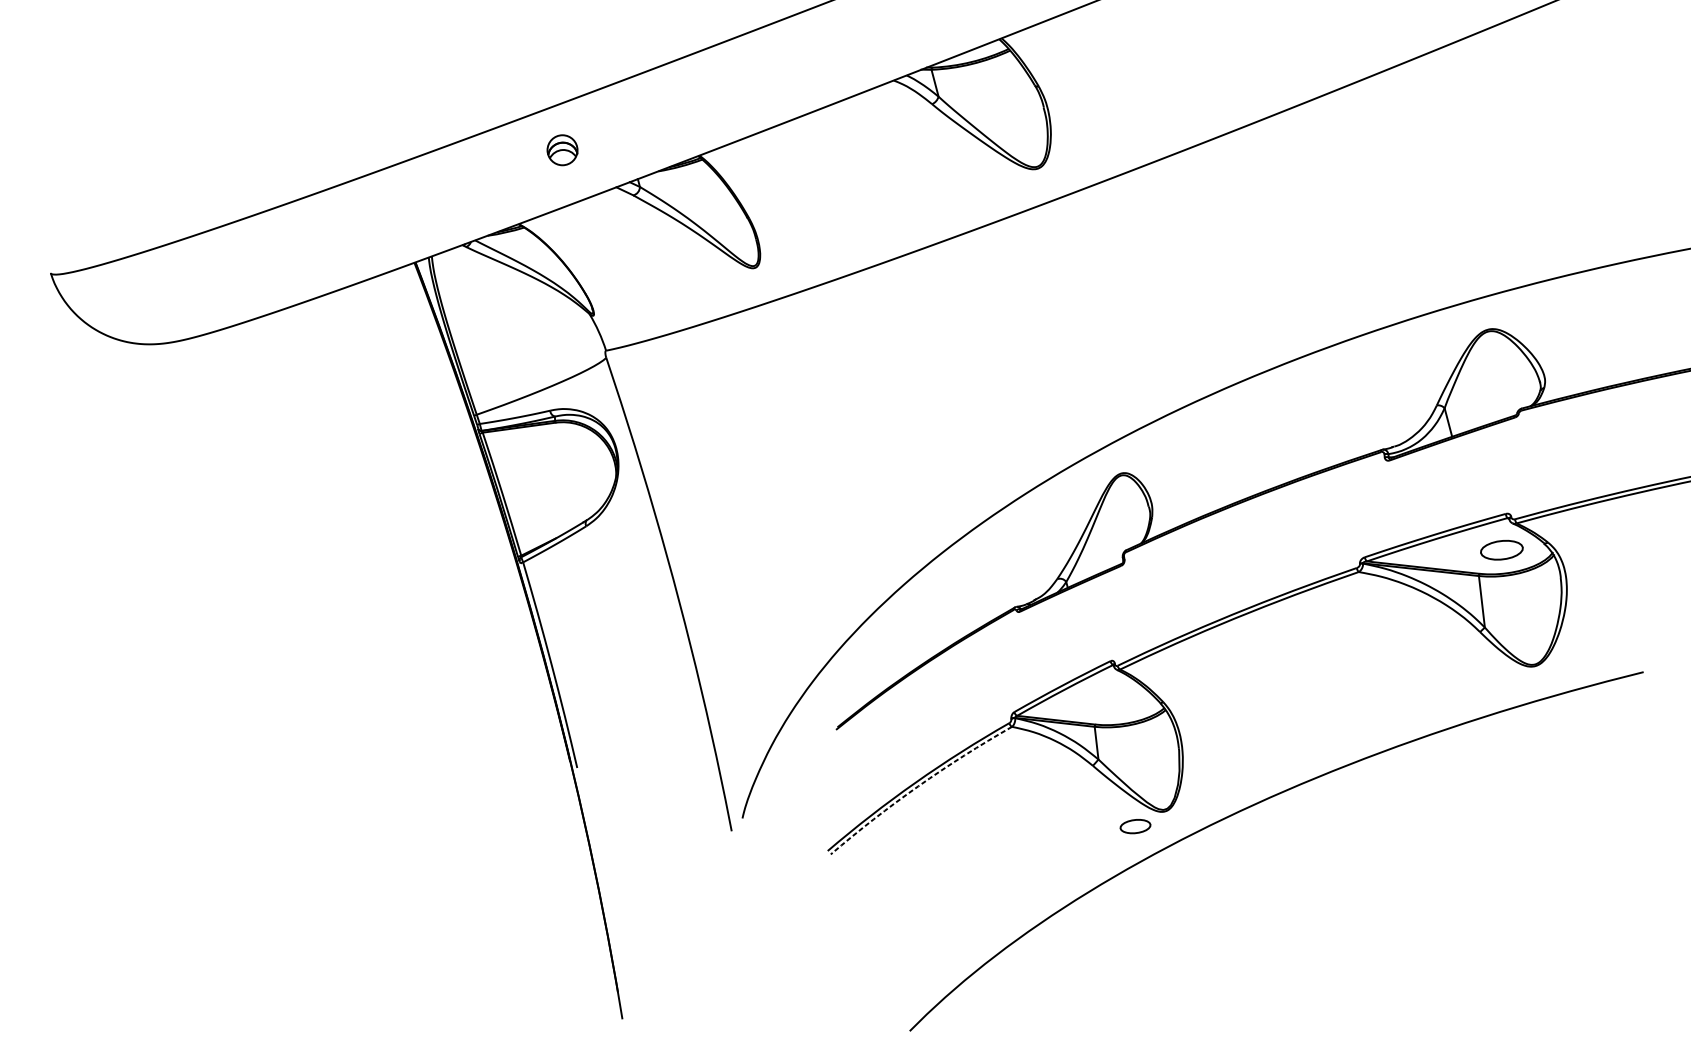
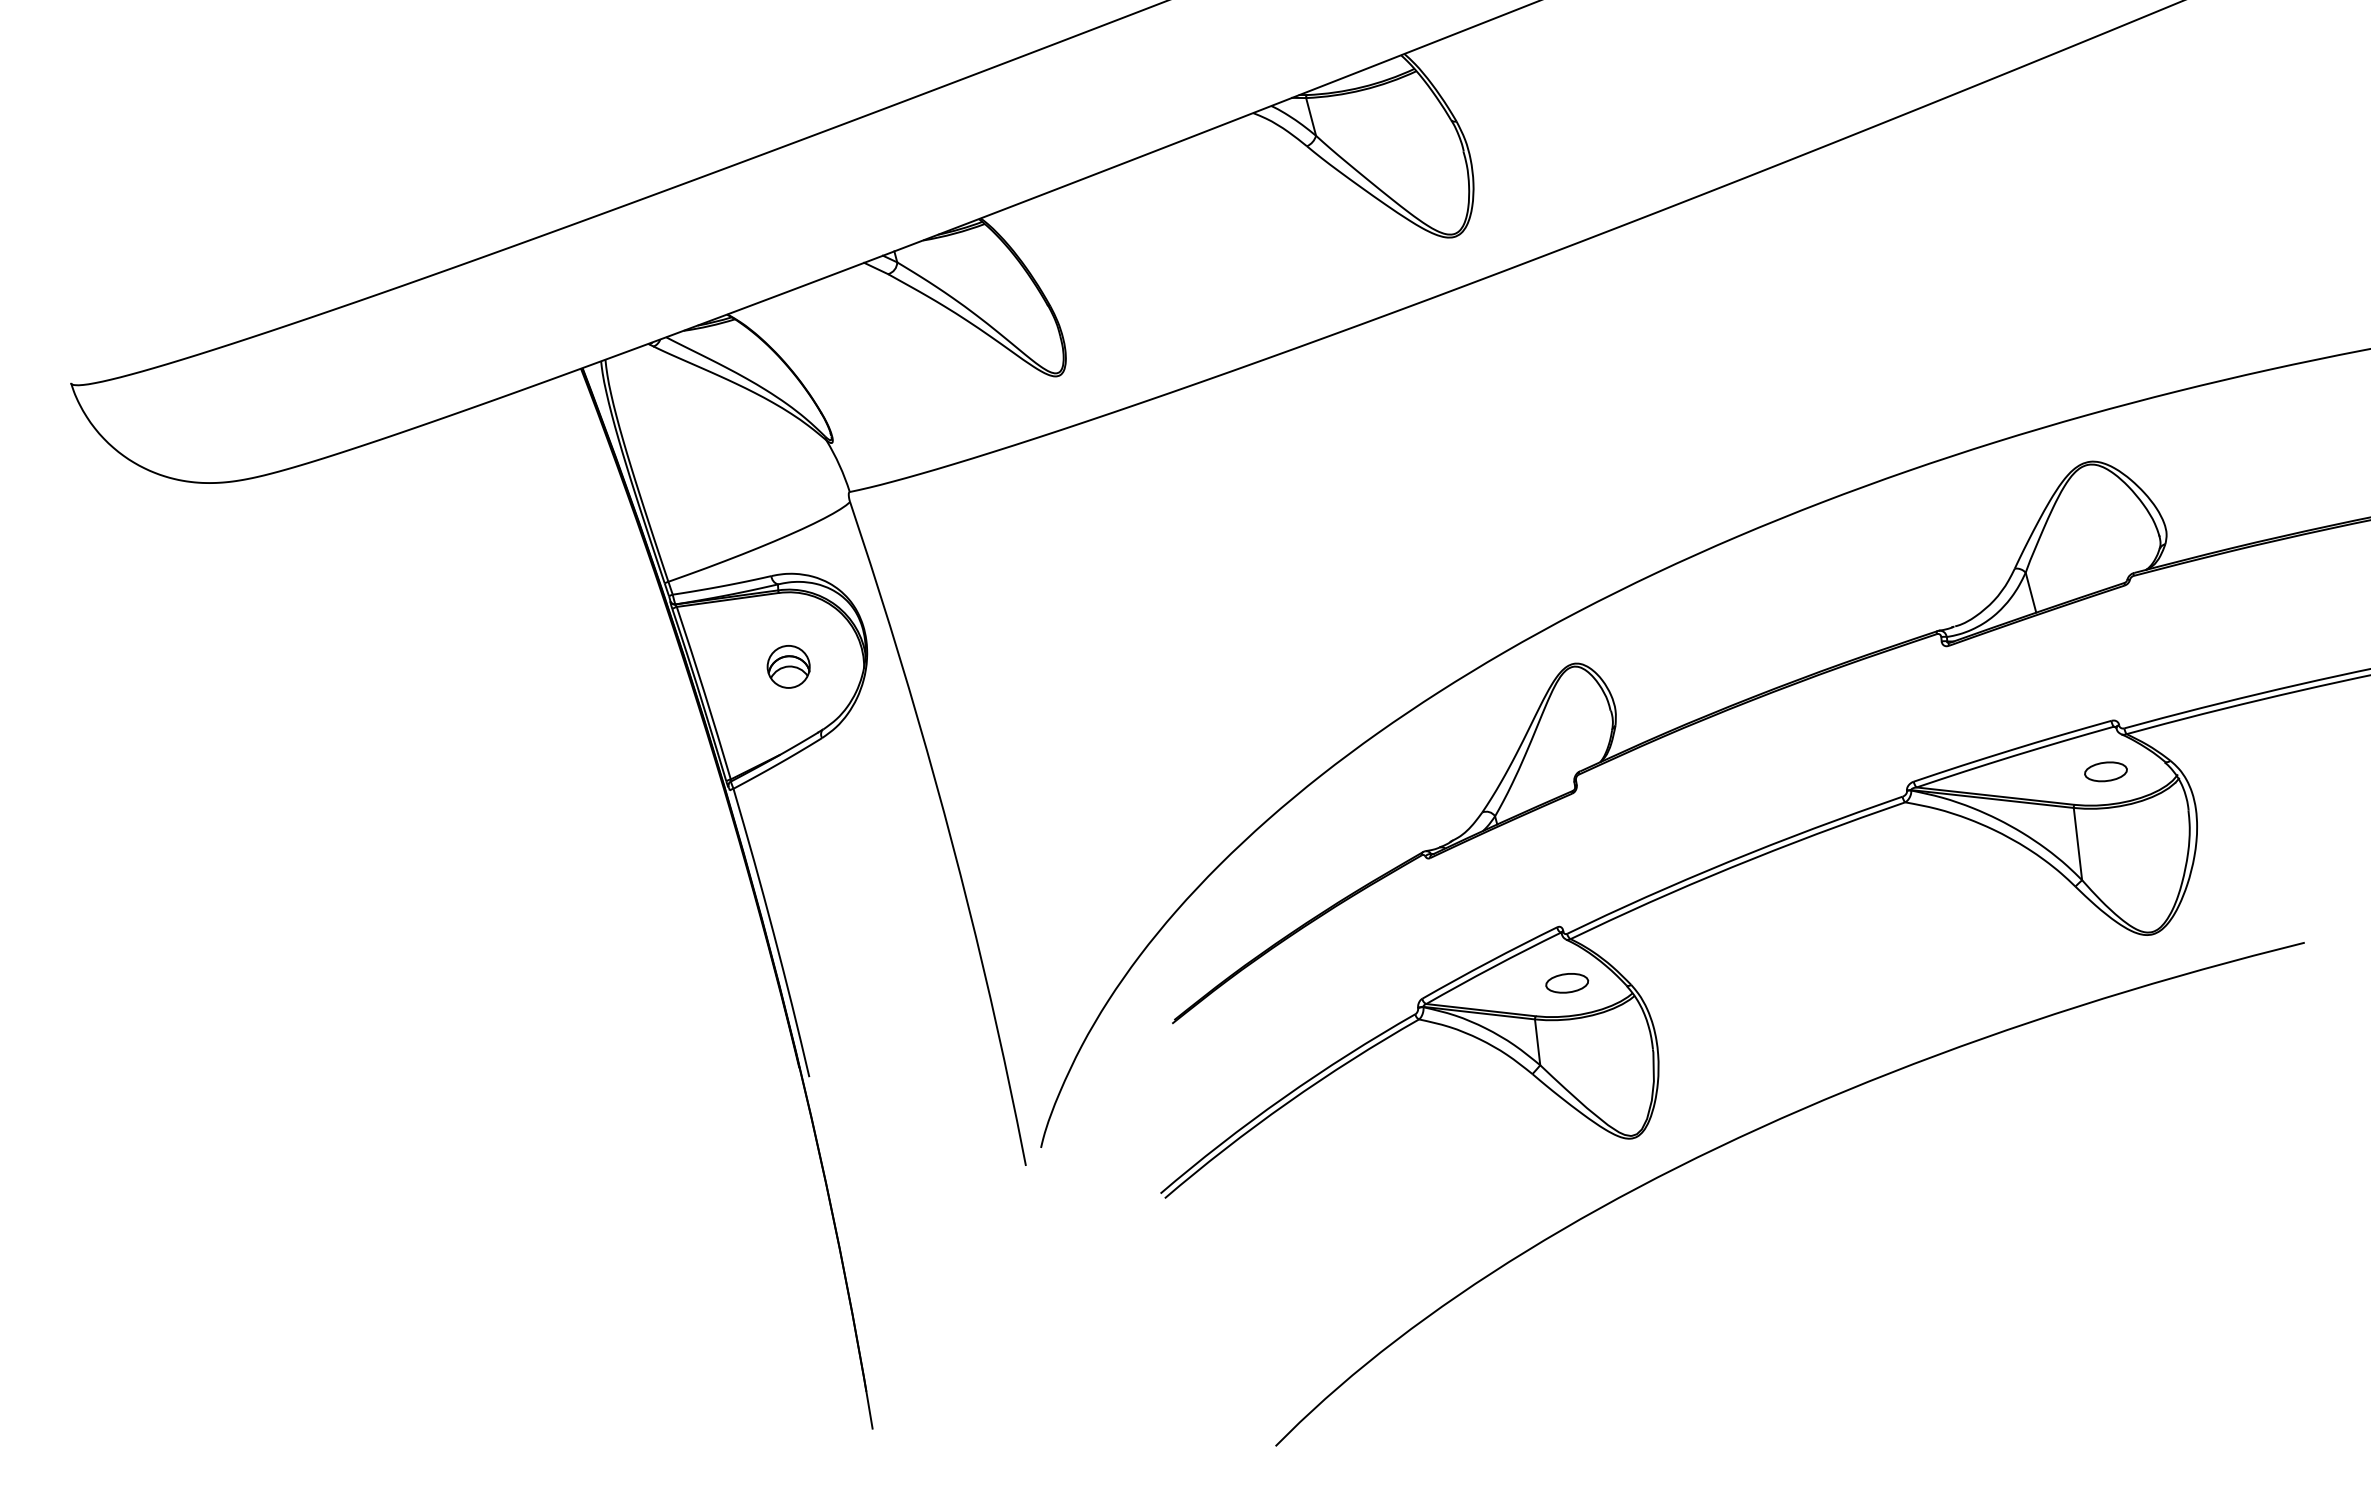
part: (562, 149) -> (788, 666), moved
part: (1501, 550) -> (2105, 771), size x0.71
arc: (918, 786) -> (1287, 1102), dashed -> solid
part: (1135, 826) -> (1567, 983), moved

